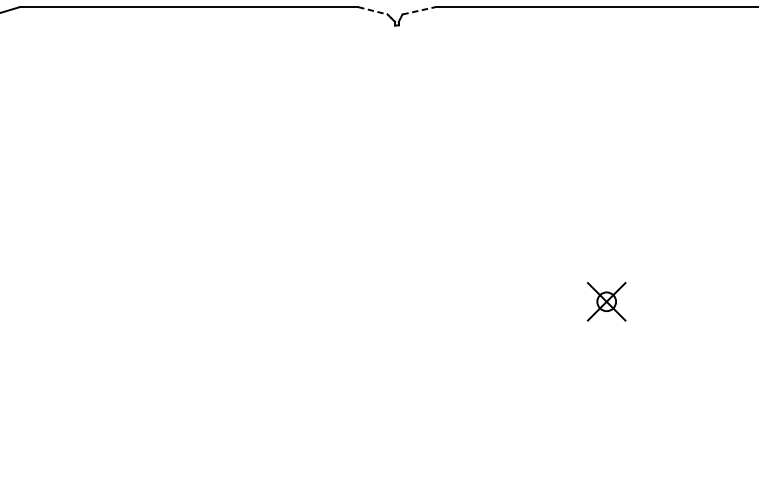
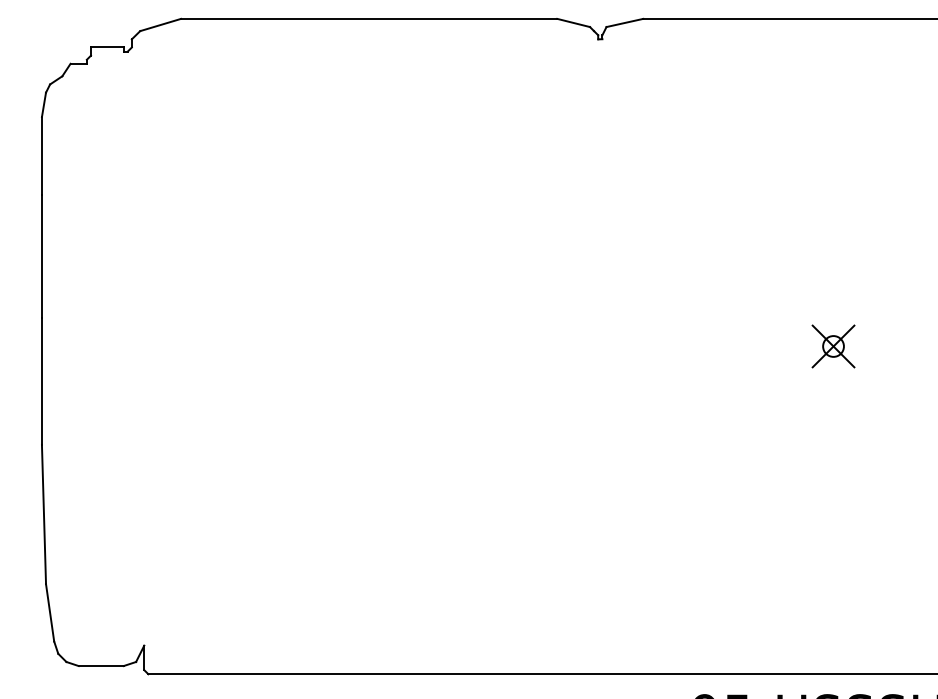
line: (372, 10) -> (573, 22), dashed -> solid
line: (418, 10) -> (624, 22), dashed -> solid

